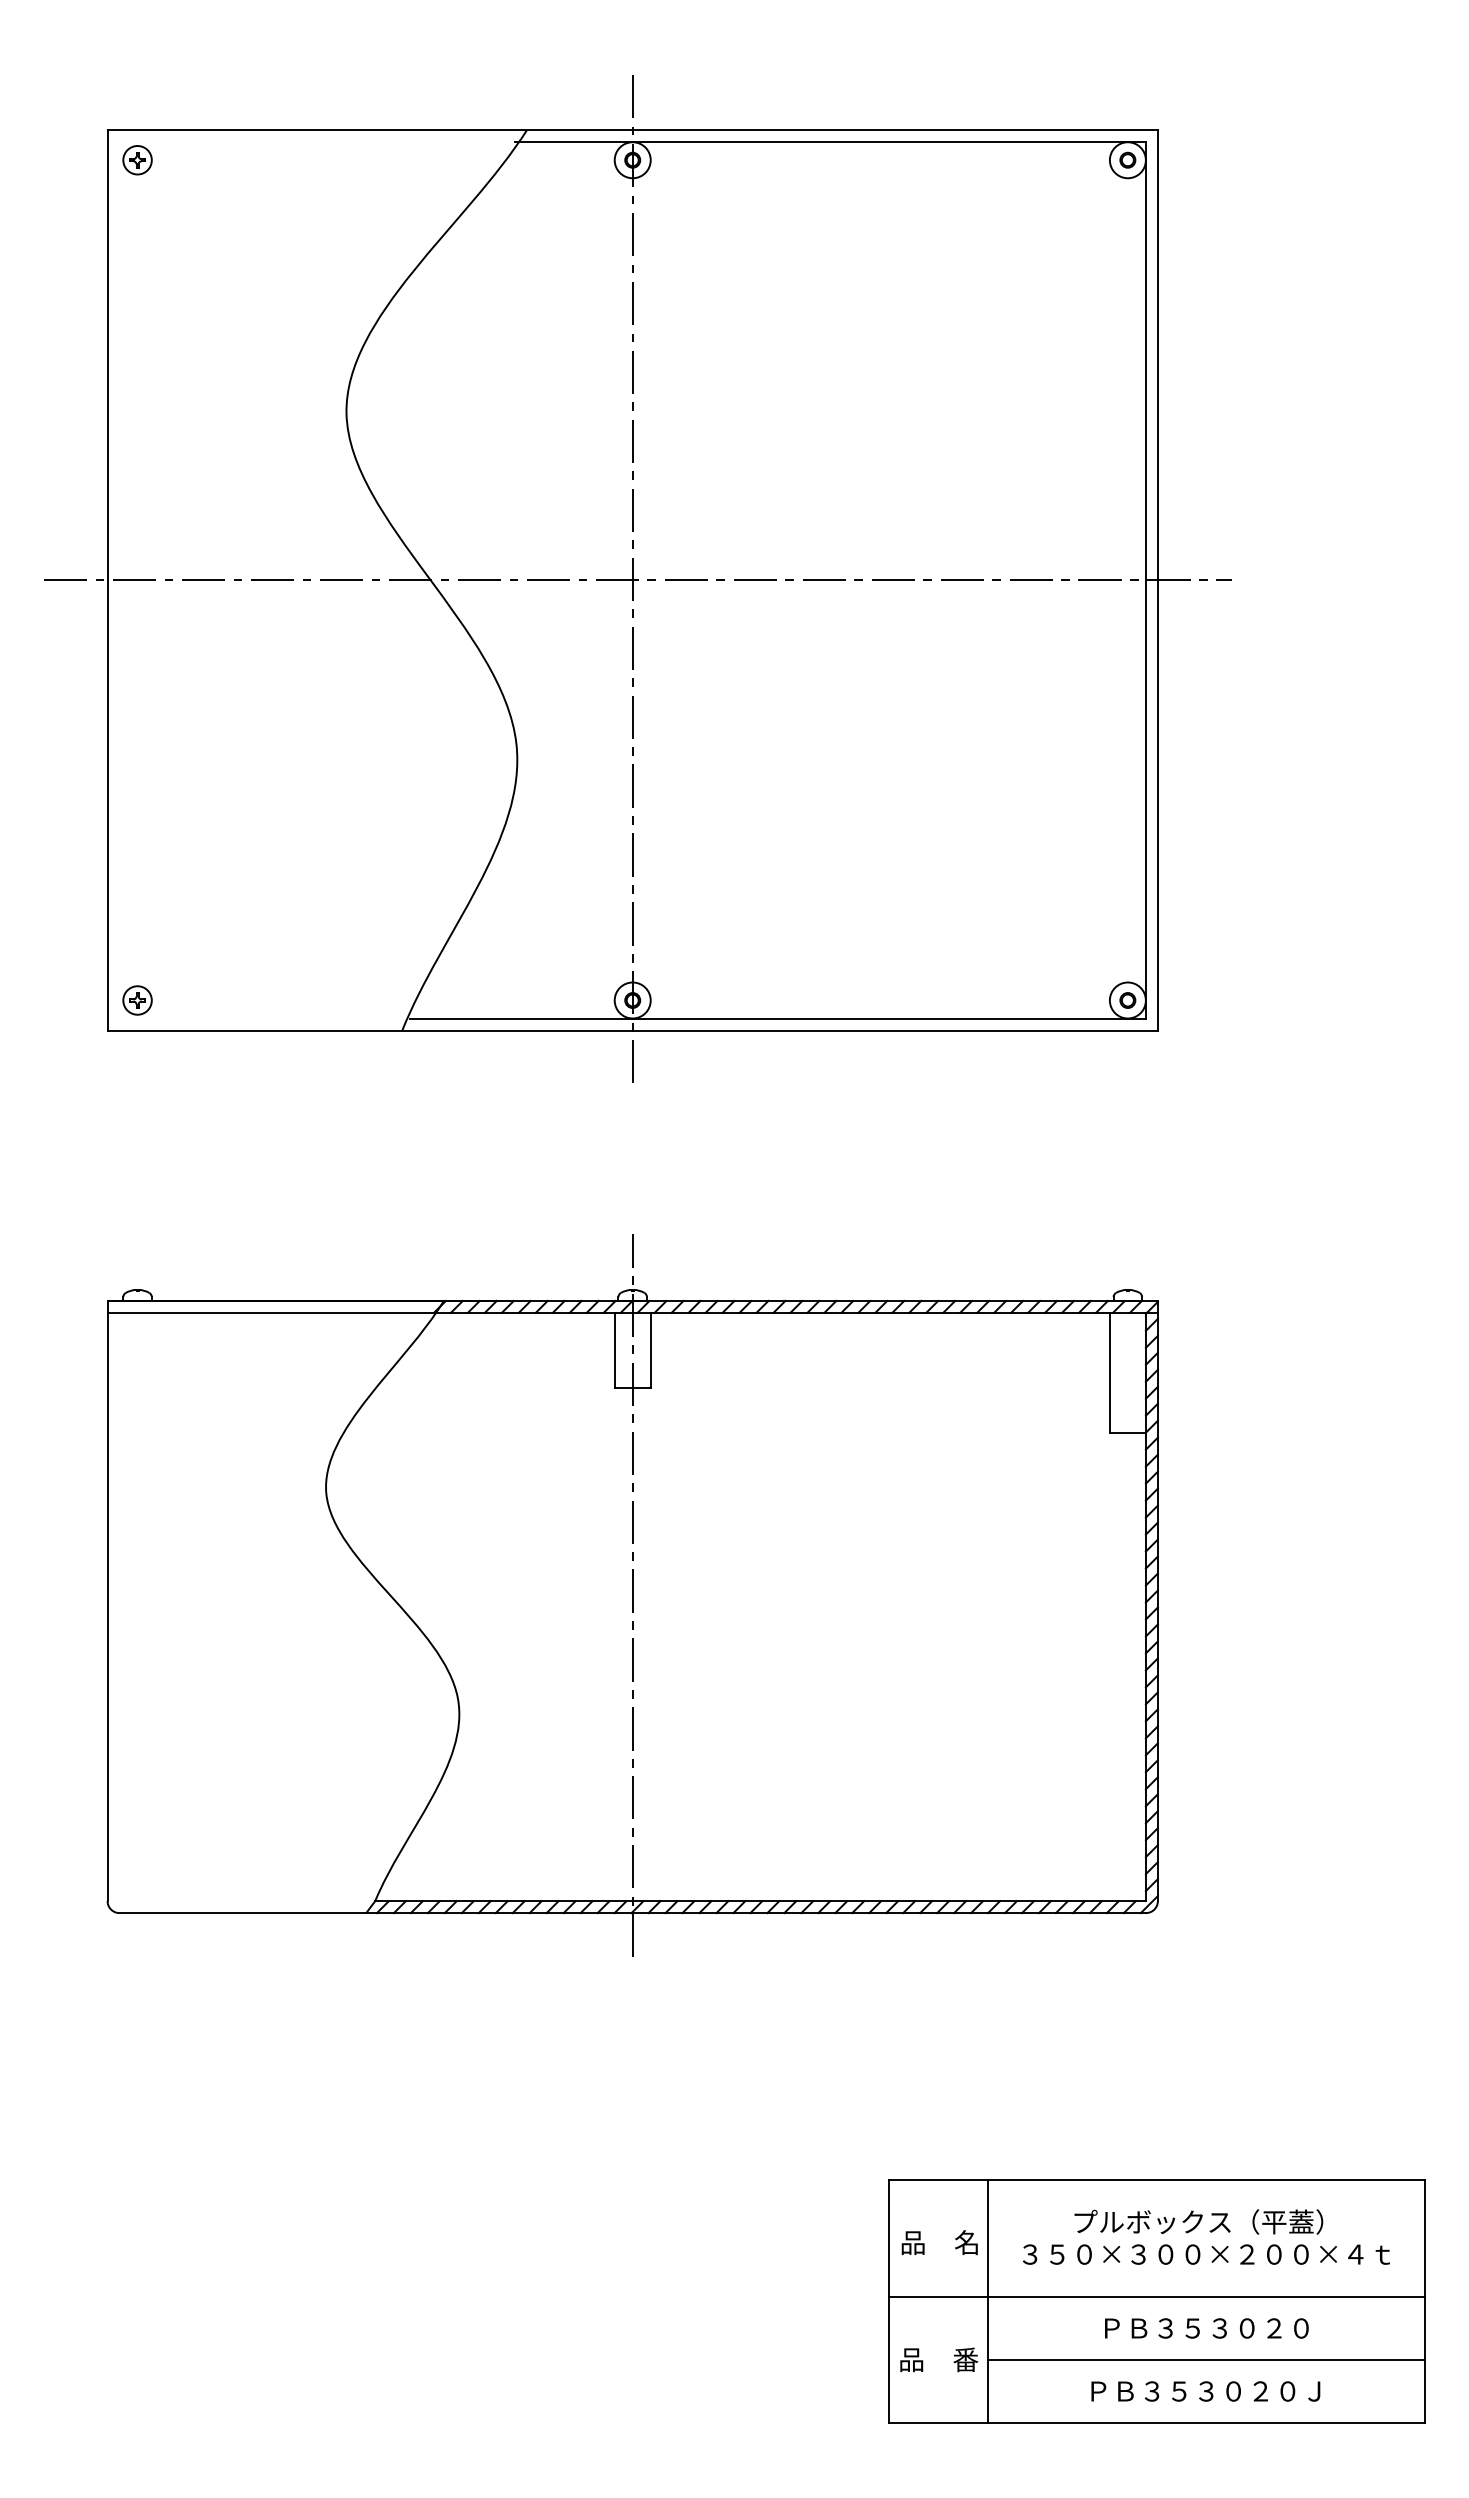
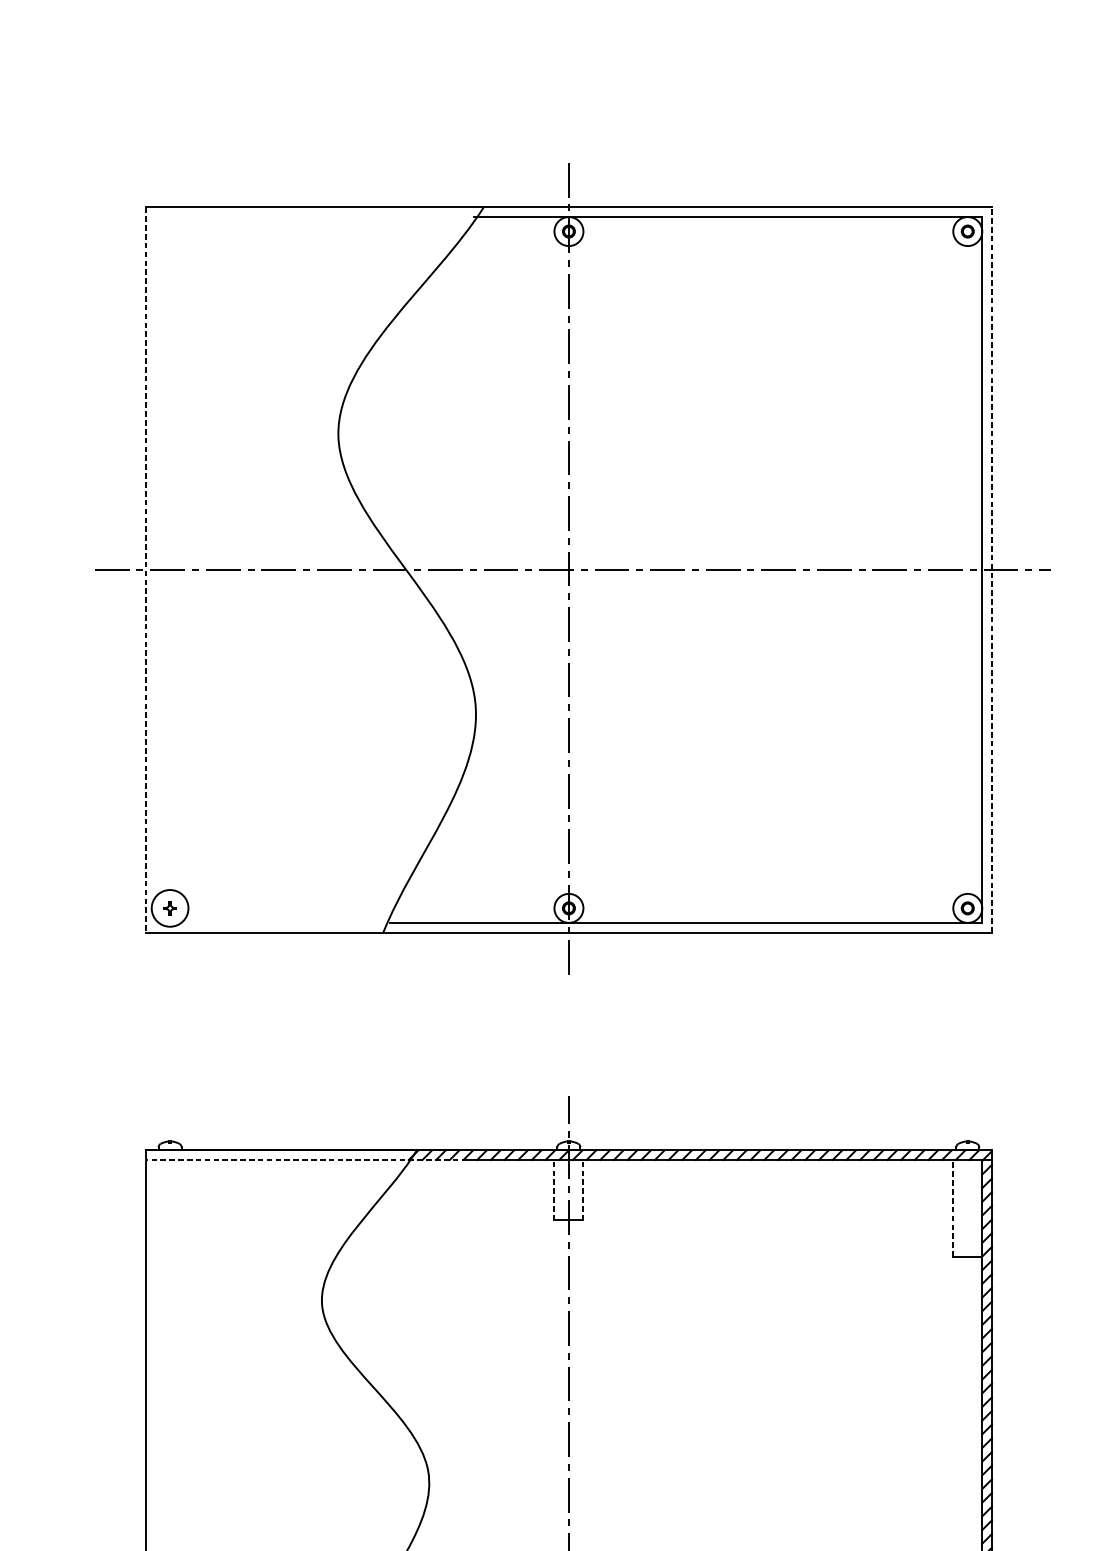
part: (137, 160) -> (170, 231), removed
line: (1157, 579) -> (991, 569), solid -> dashed
line: (107, 580) -> (145, 570), solid -> dashed
circle: (137, 1000) -> (170, 908), size x1.6
line: (306, 1312) -> (306, 1159), solid -> dashed
line: (614, 1350) -> (554, 1190), solid -> dashed
line: (650, 1350) -> (583, 1190), solid -> dashed
line: (1109, 1372) -> (952, 1208), solid -> dashed

